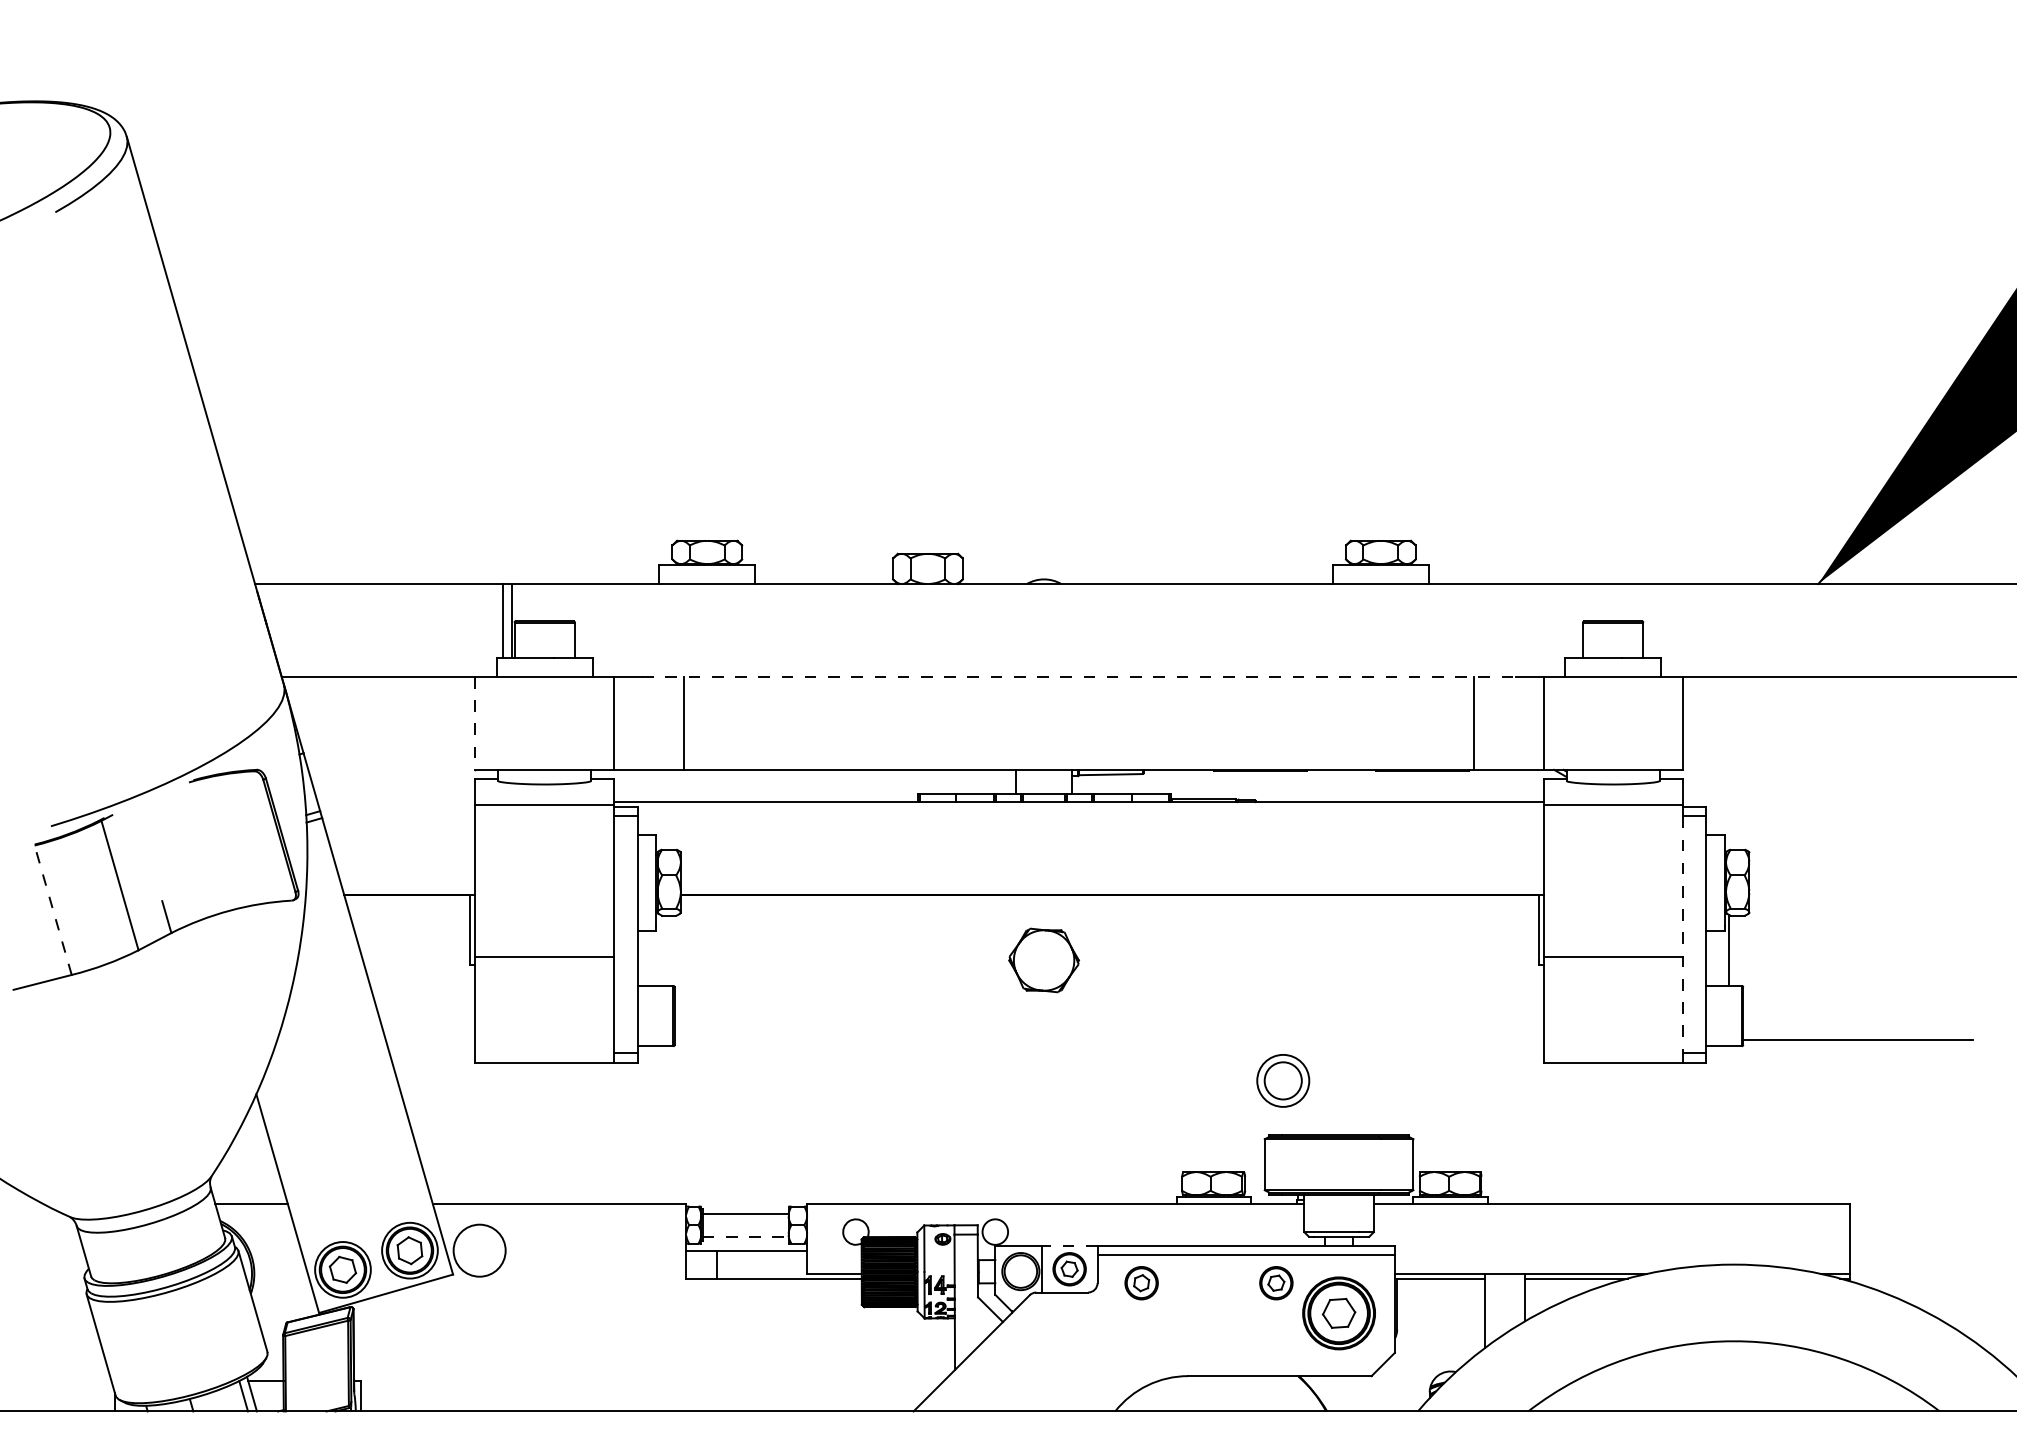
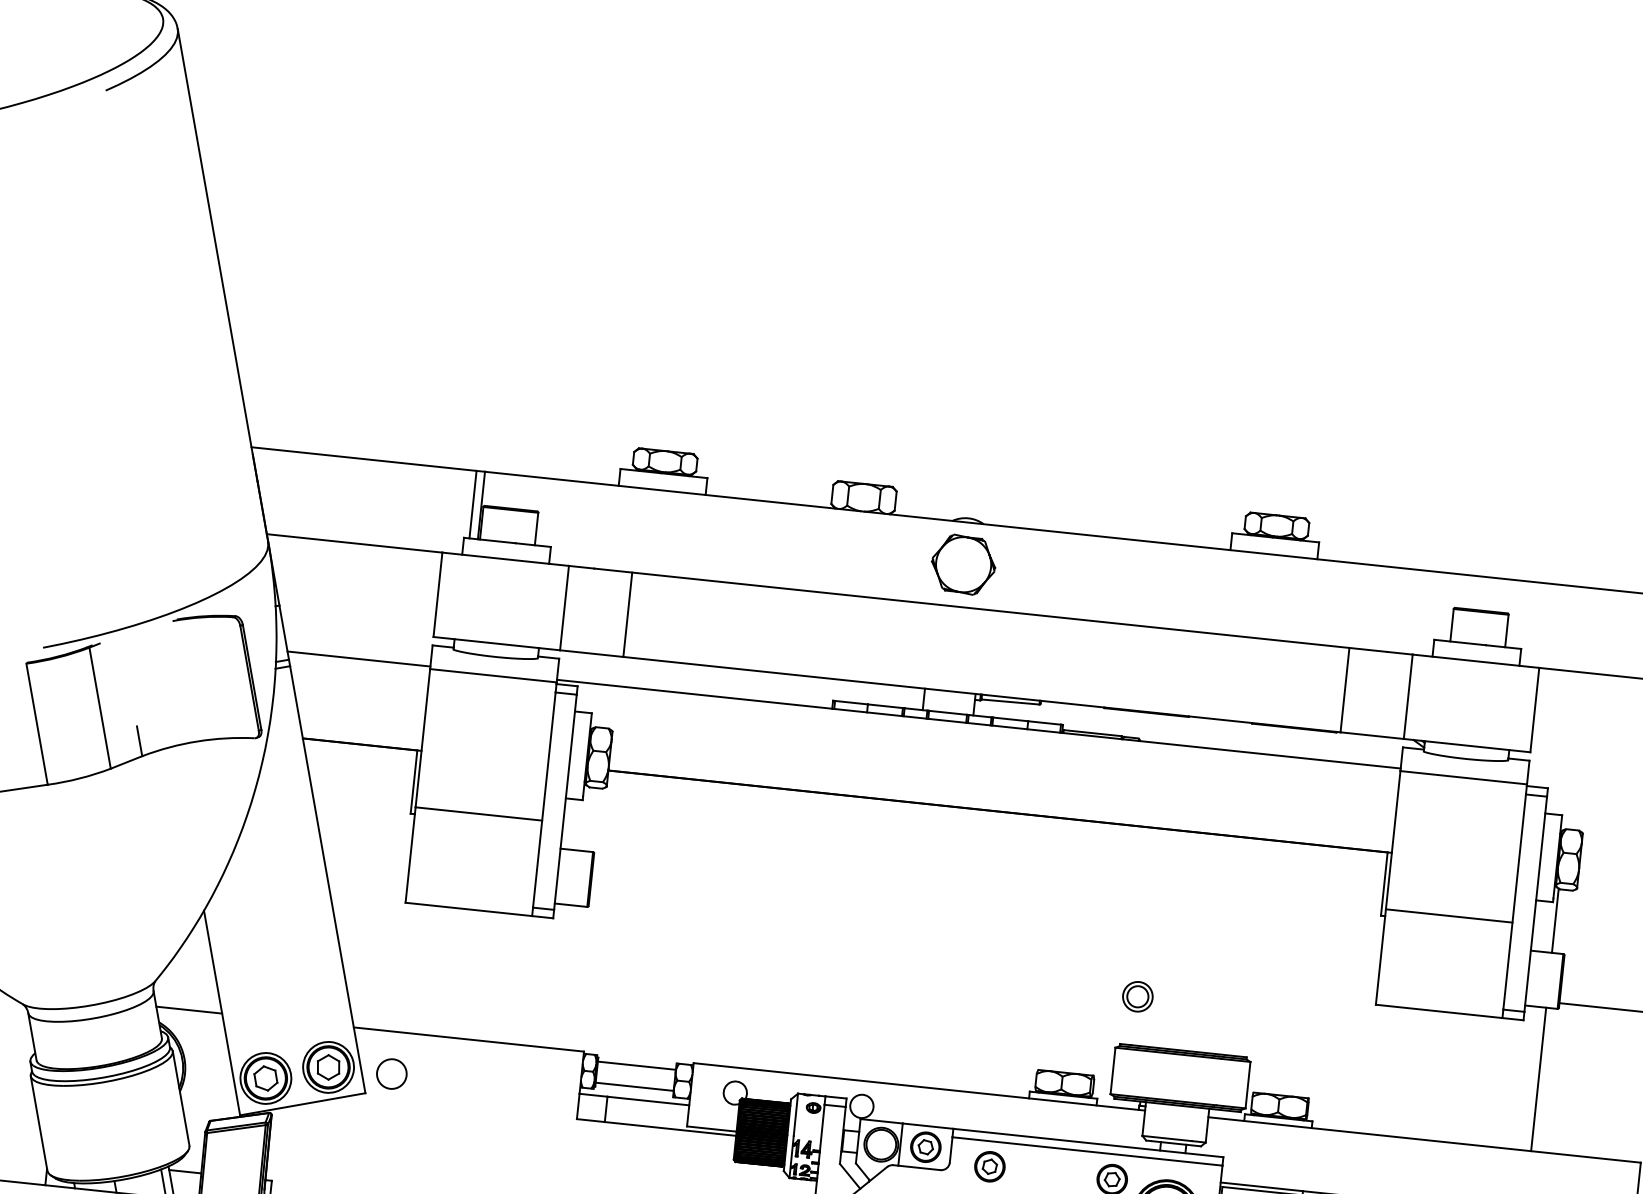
line: (1078, 676) -> (990, 609), dashed -> solid
line: (475, 723) -> (438, 594), dashed -> solid
line: (396, 802) -> (359, 659), added
line: (53, 909) -> (37, 723), dashed -> solid
line: (1682, 935) -> (1514, 902), dashed -> solid
part: (1043, 960) -> (963, 564), moved
part: (1283, 1081) -> (1137, 997), size x0.62
line: (1729, 1125) -> (1538, 1079), added
line: (745, 1236) -> (634, 1086), dashed -> solid
line: (1069, 1246) -> (927, 1126), dashed -> solid
circle: (479, 1250) -> (391, 1073), size x0.62

